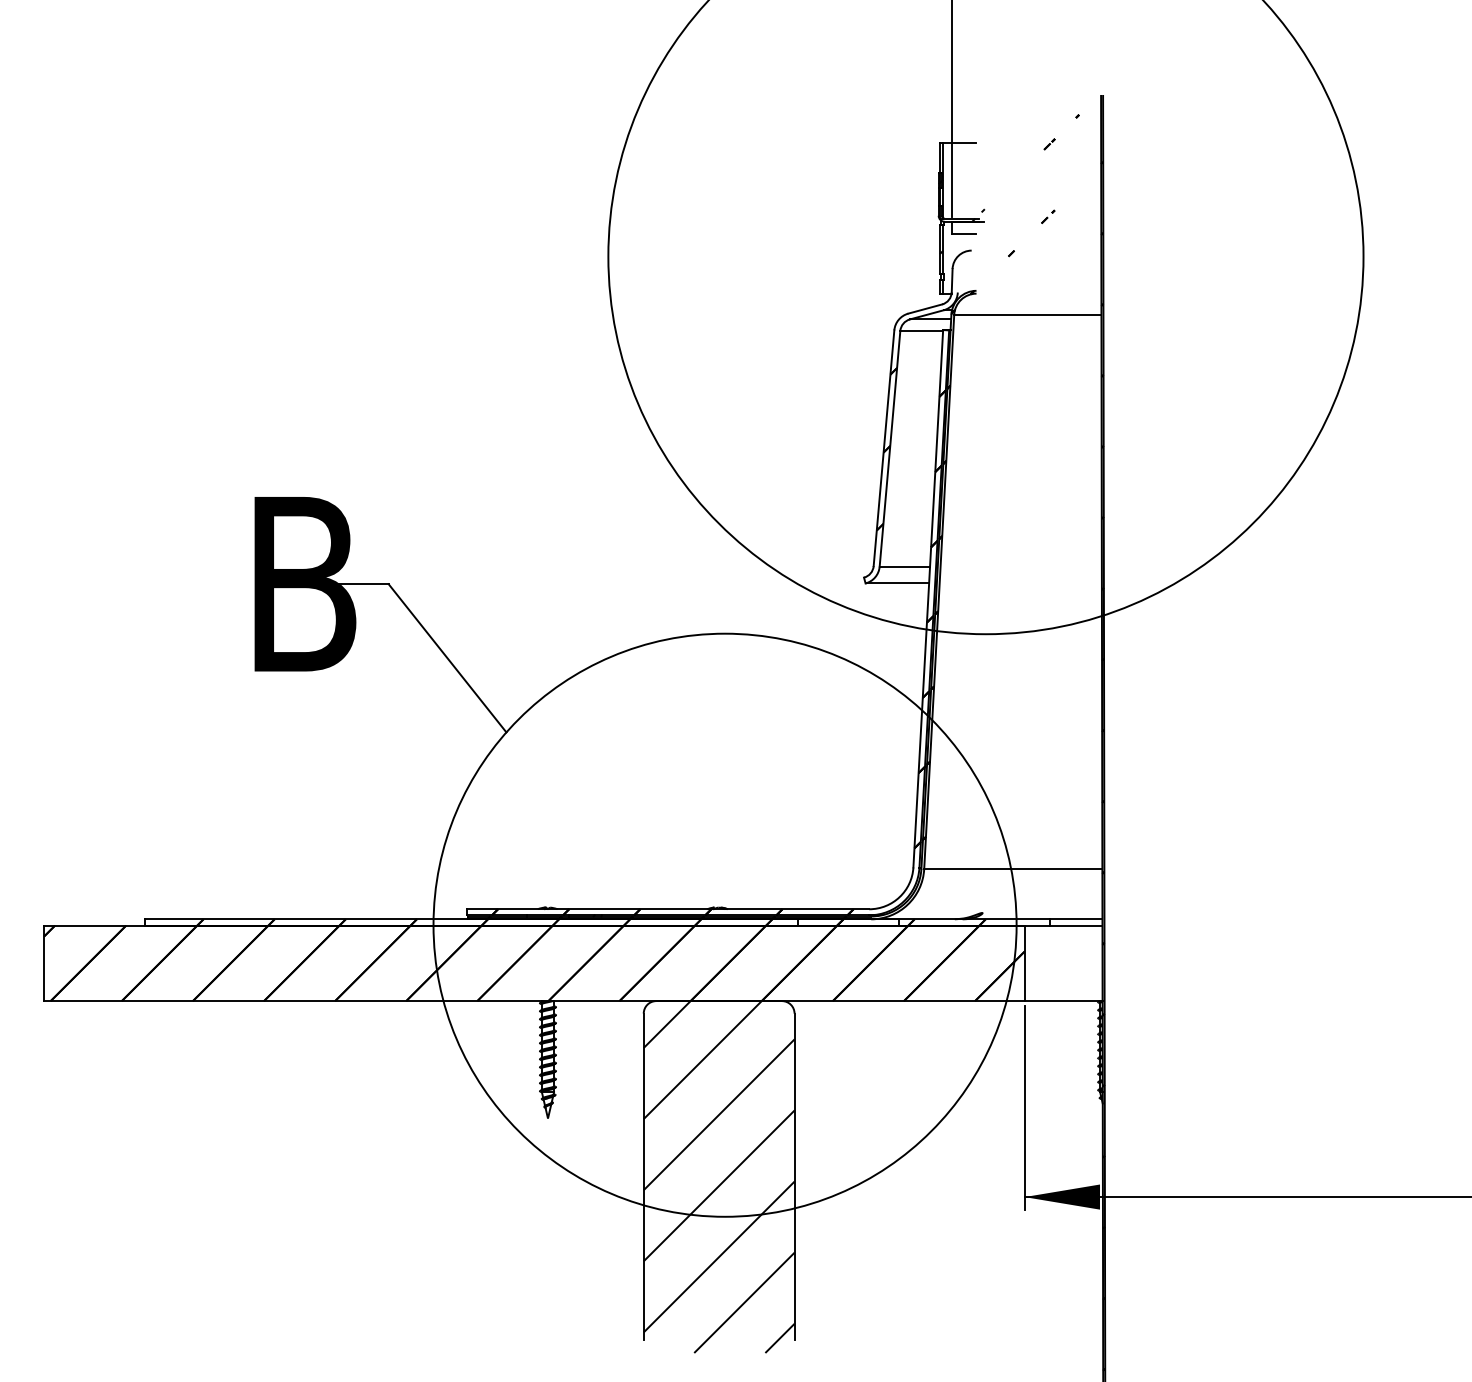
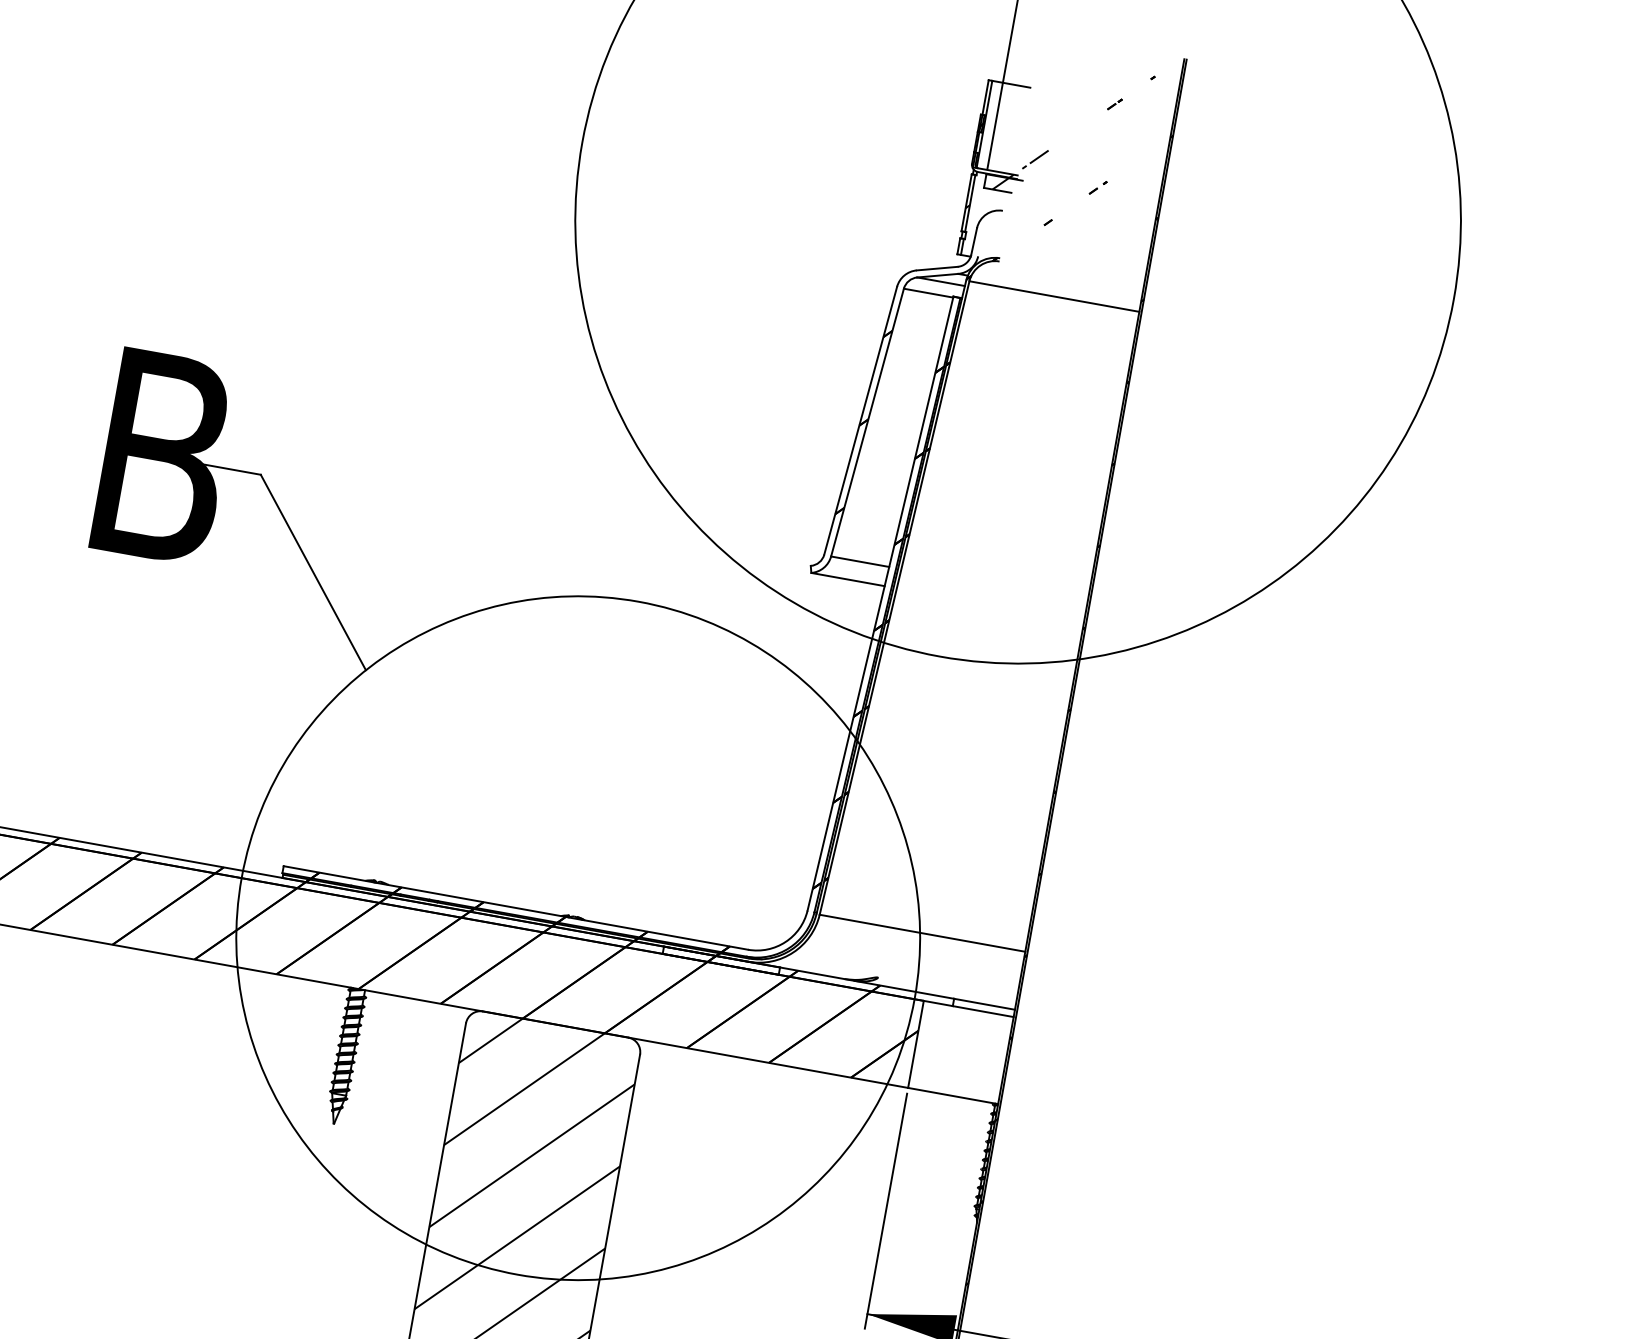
hatch: (979, 213) -> (1019, 169), added

